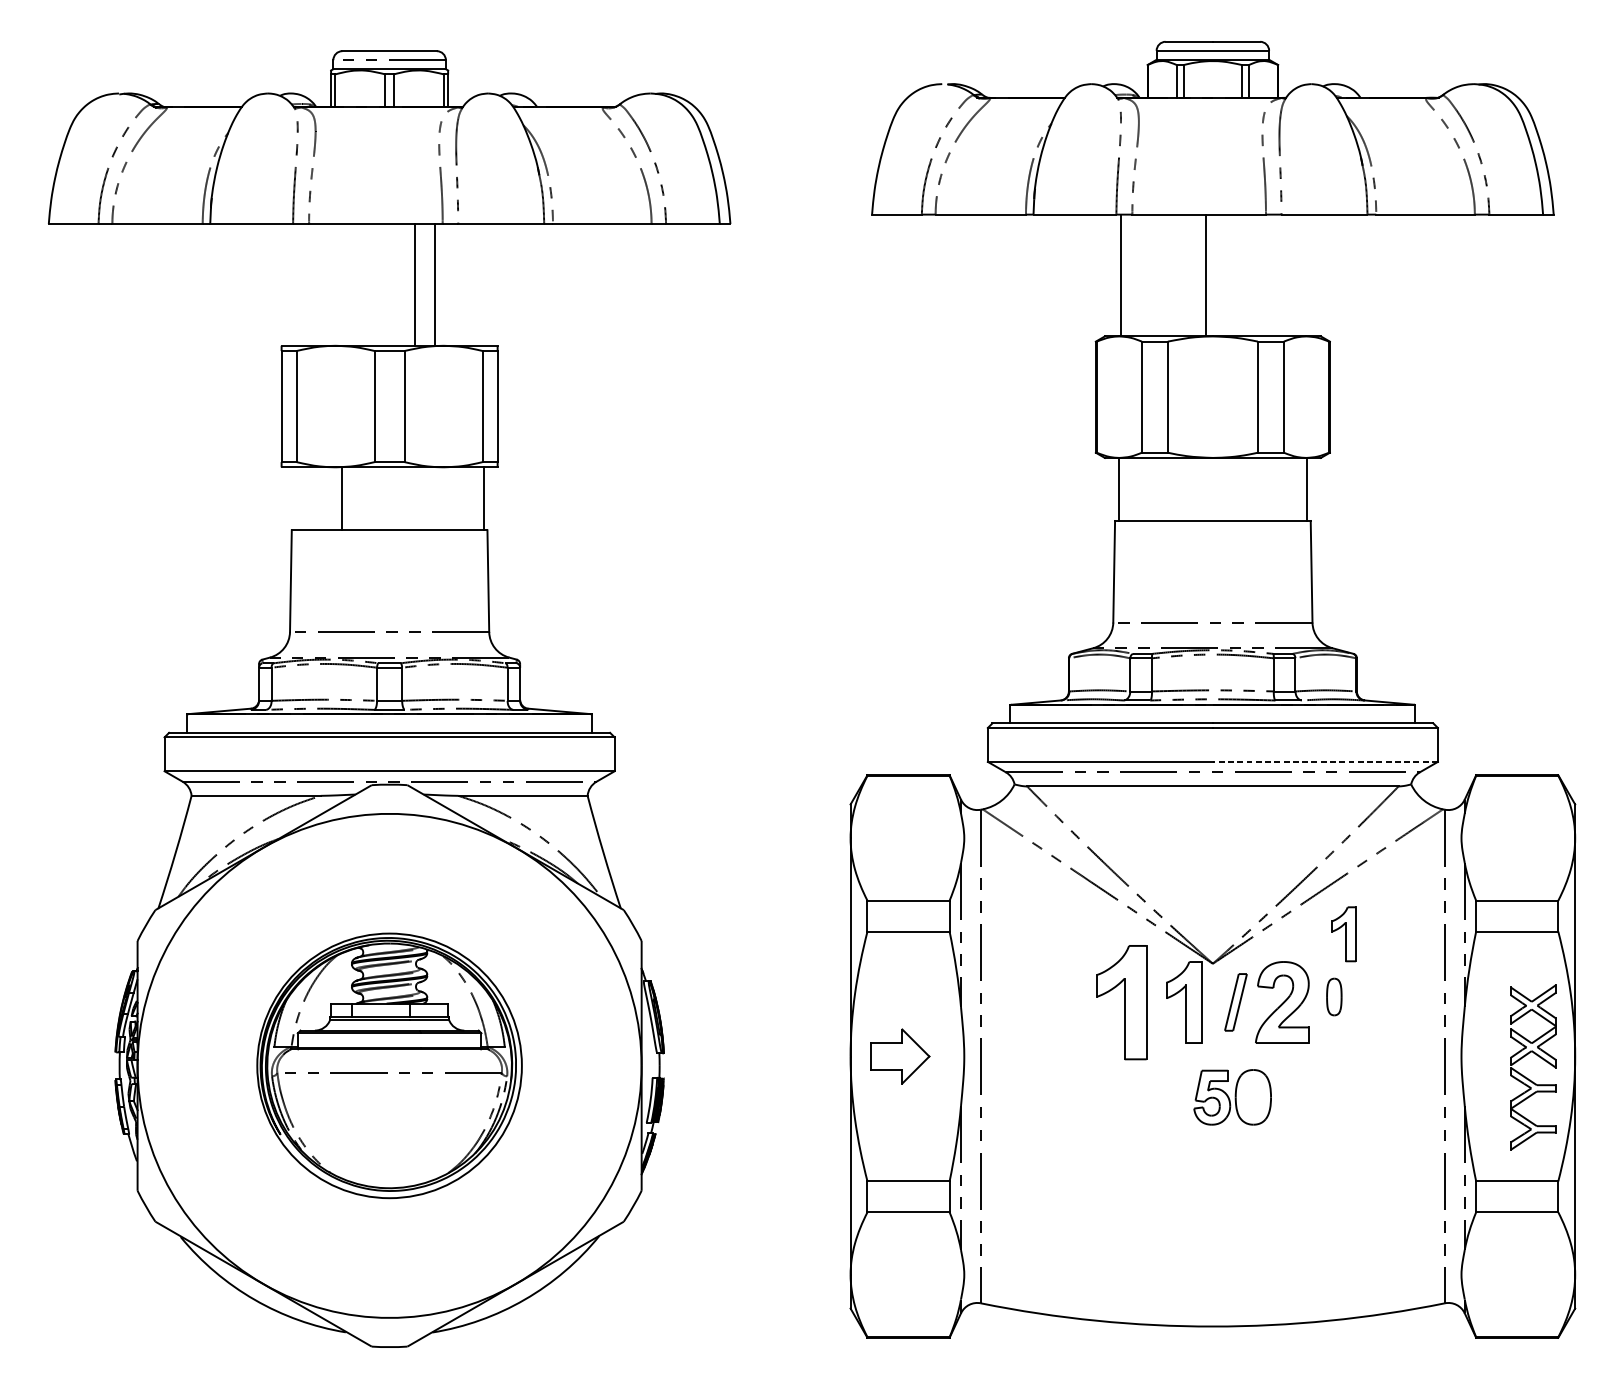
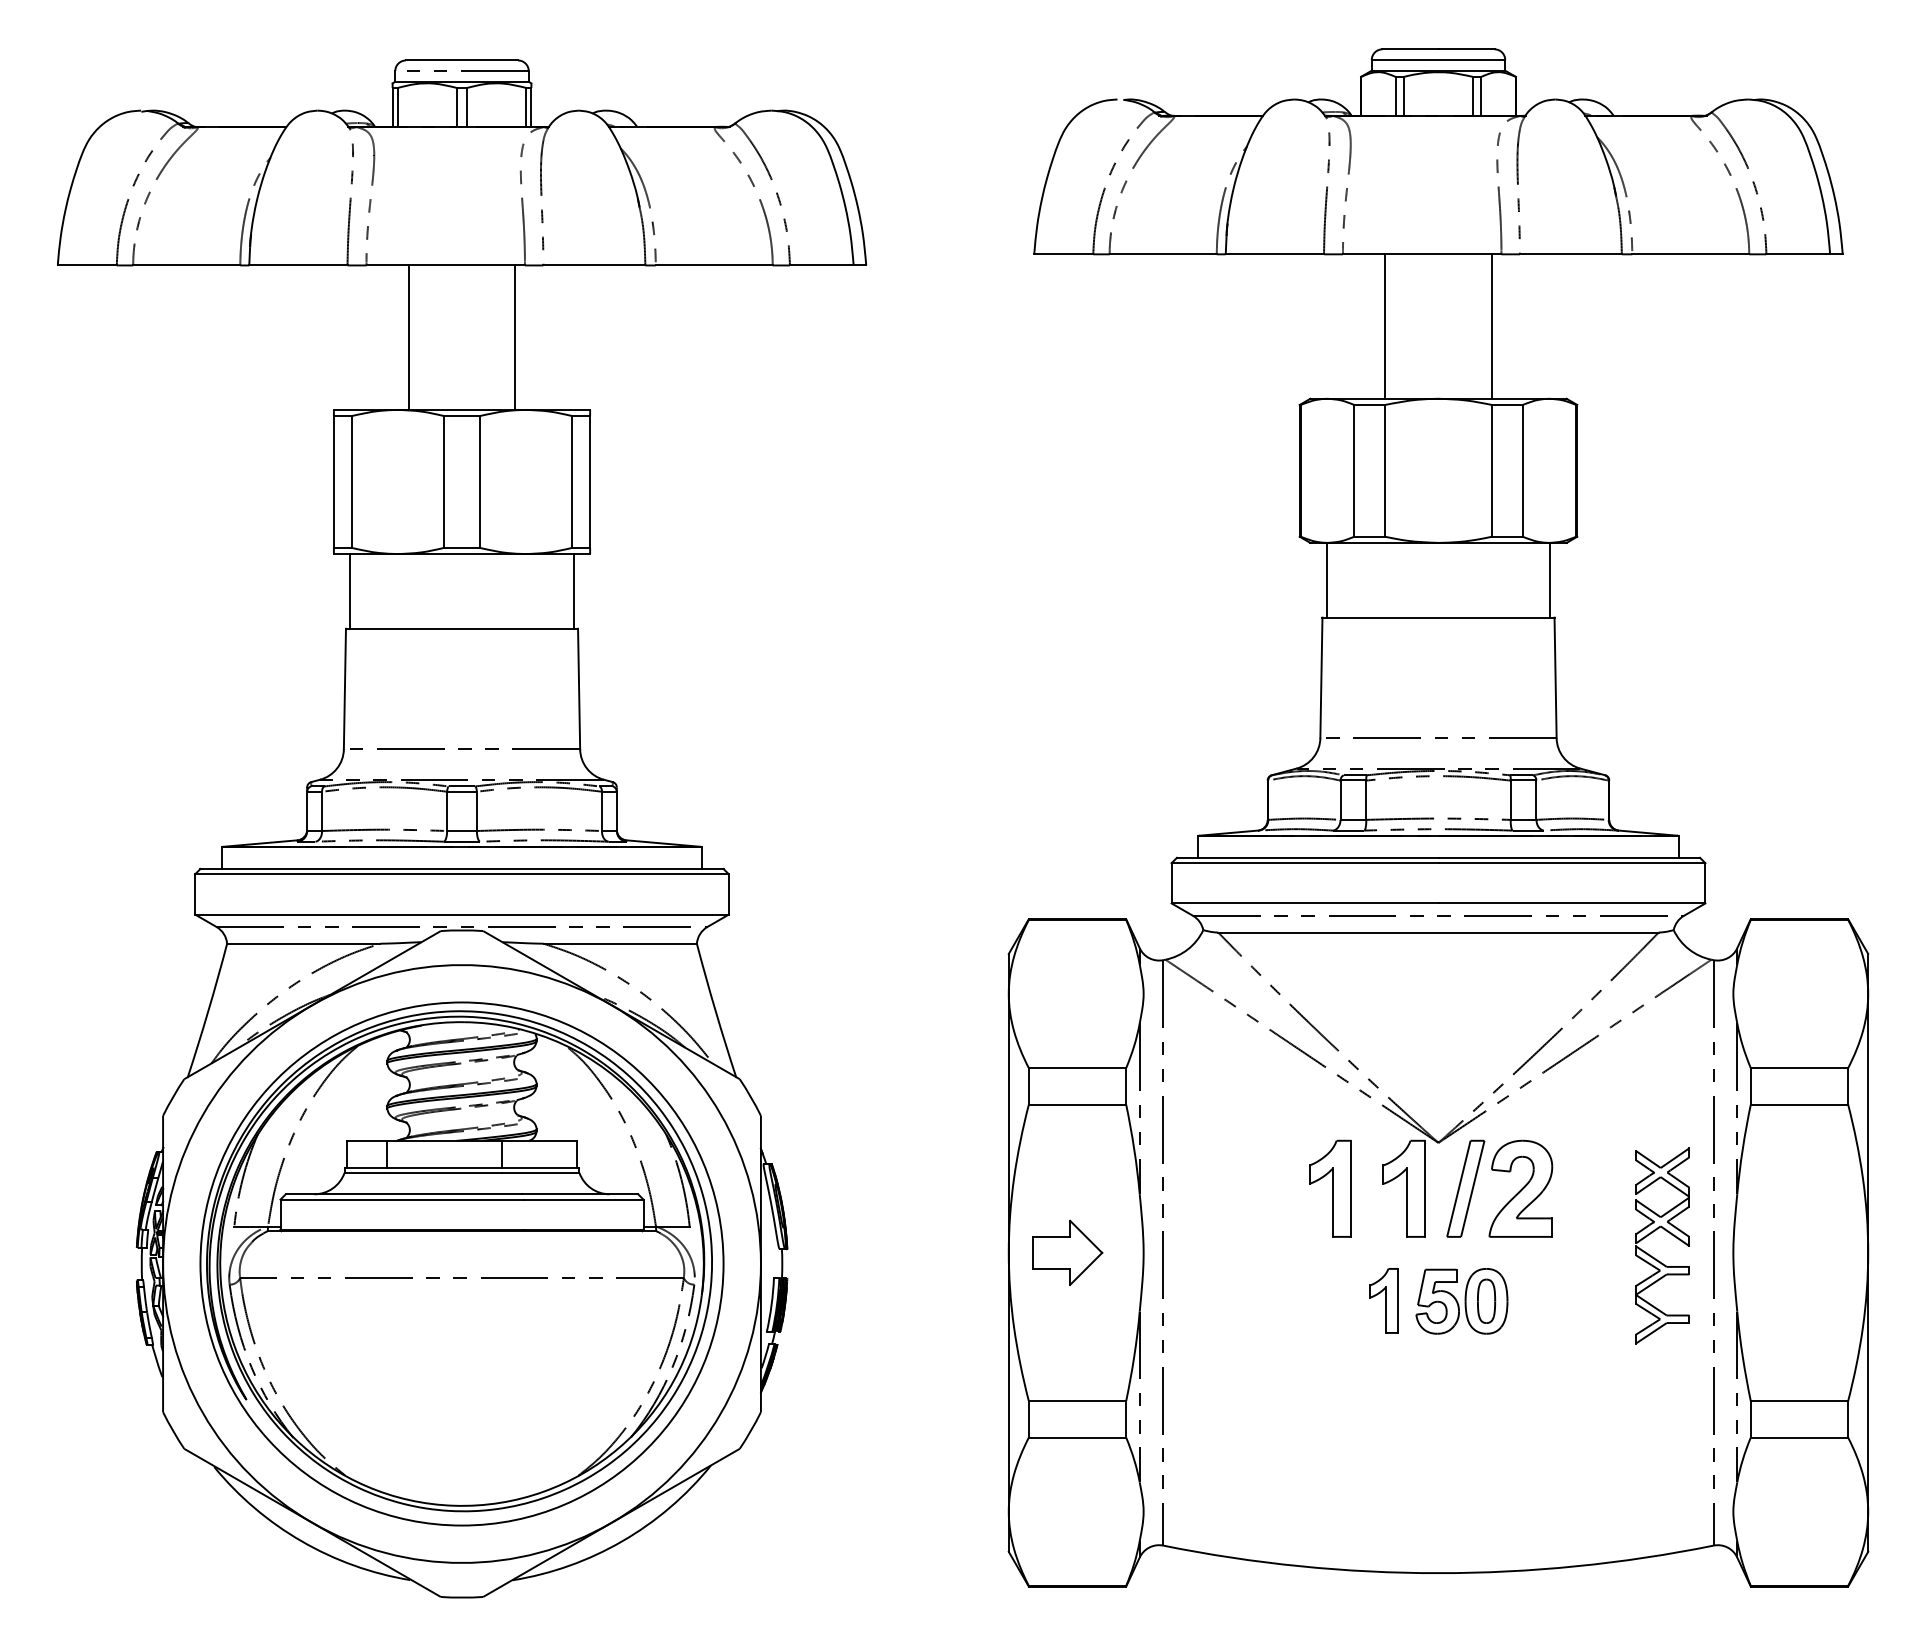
line: (1120, 275) -> (1385, 326), moved
line: (1205, 275) -> (1491, 326), moved
line: (415, 284) -> (408, 337), moved
line: (341, 498) -> (350, 591), moved
line: (1325, 761) -> (1571, 903), dashed -> solid
part: (1343, 933) -> (1383, 1300), moved
part: (1334, 996) -> (1486, 1300), moved
part: (1121, 1002) -> (1330, 1188), size x0.71
part: (1235, 1002) -> (1465, 1188), size x1.43
part: (1540, 1057) -> (1670, 1234), moved
part: (389, 1065) -> (461, 1263), size x1.67

